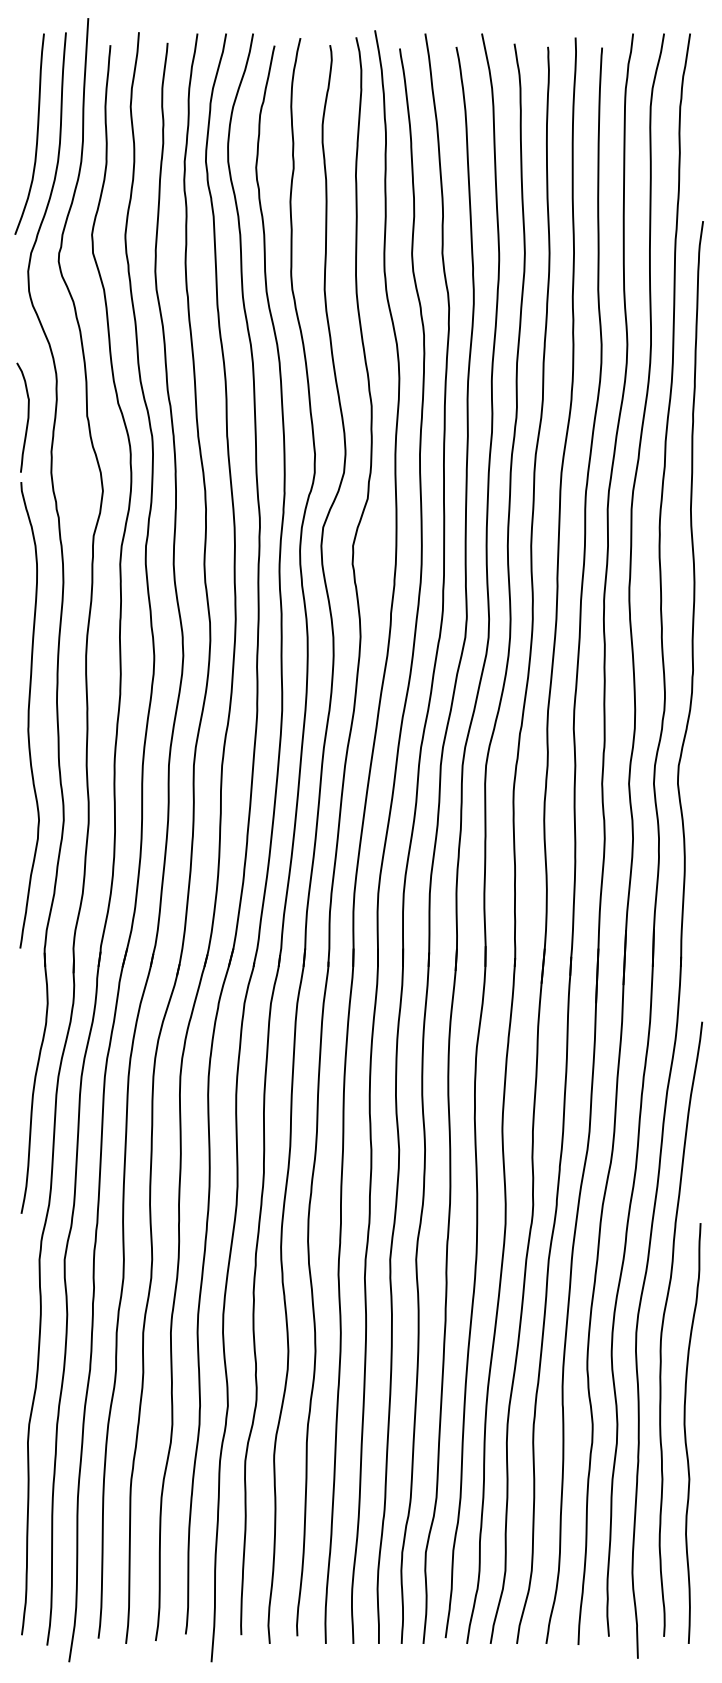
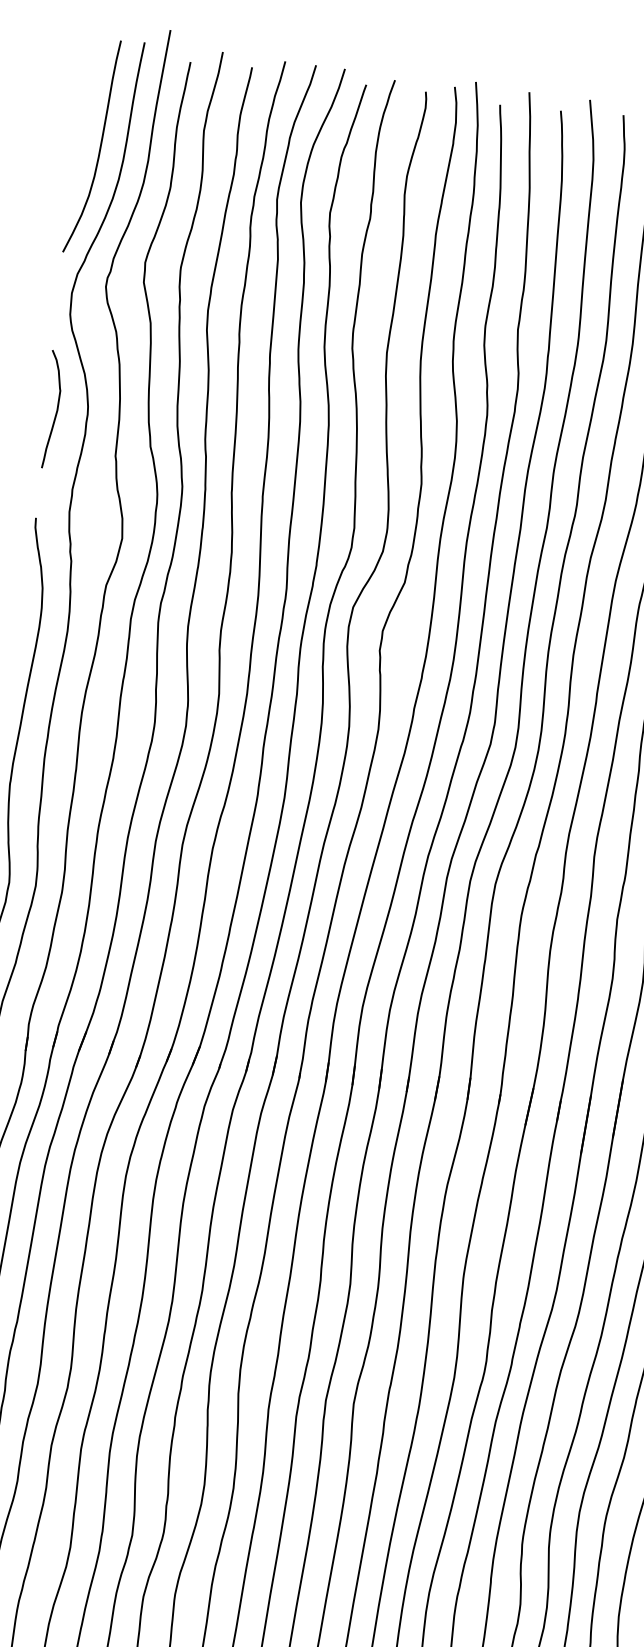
curve: (27, 417) -> (56, 409), moved

